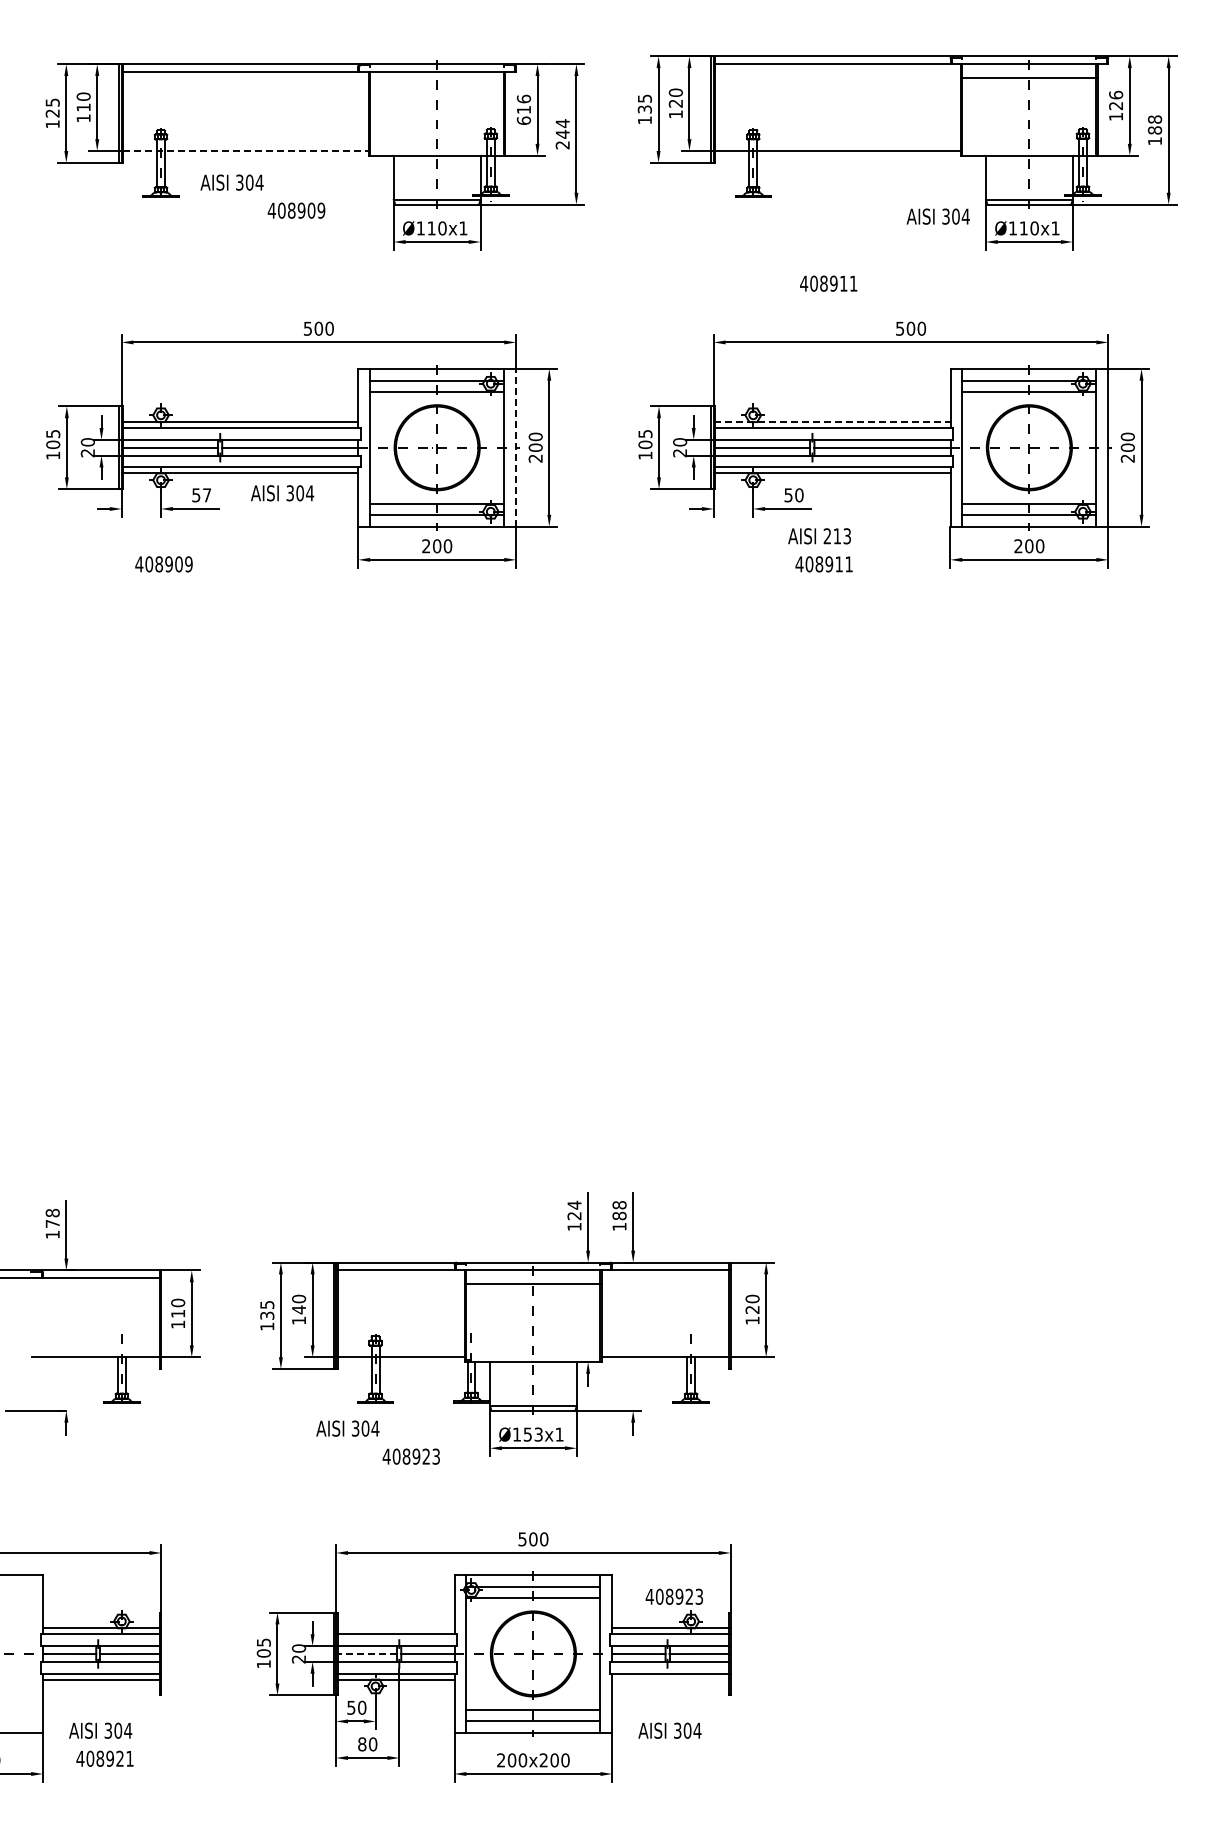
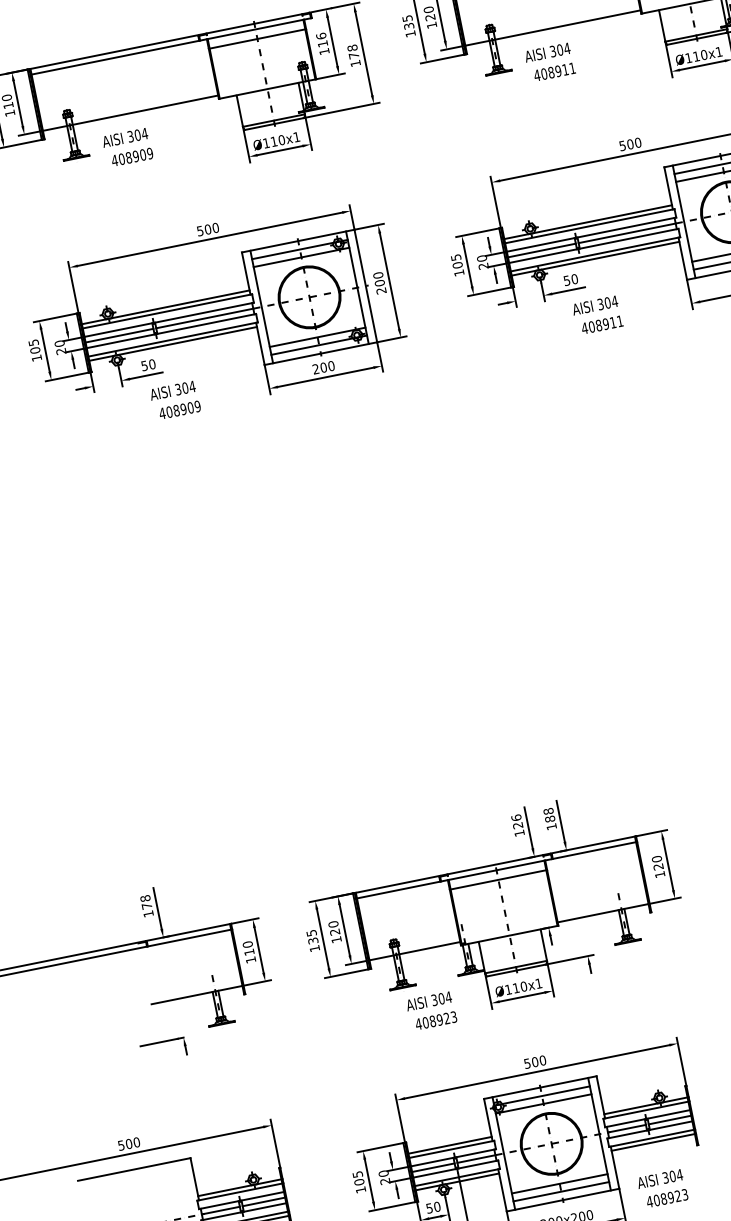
line: (436, 85) -> (257, 39), added
text: (523, 120) -> (324, 51), 616 -> 116
text: (562, 134) -> (353, 55), 244 -> 178
line: (246, 151) -> (130, 113), dashed -> solid
text: (296, 210) -> (132, 157), moved
text: (937, 216) -> (546, 52), moved
text: (828, 283) -> (554, 71), moved
line: (832, 422) -> (587, 222), dashed -> solid
line: (516, 447) -> (366, 285), dashed -> solid
text: (282, 493) -> (172, 390), moved
text: (207, 495) -> (152, 364), 57 -> 50
text: (837, 536) -> (607, 303), 213 -> 304
text: (163, 564) -> (179, 410), moved
text: (574, 1204) -> (516, 817), 124 -> 126
text: (298, 1309) -> (334, 931), 140 -> 120
text: (347, 1428) -> (428, 1001), moved
text: (532, 1434) -> (519, 987), Ø153x1 -> Ø110x1
text: (673, 1596) -> (666, 1198), moved
line: (395, 1628) -> (449, 1145), added
line: (367, 1653) -> (433, 1167), dashed -> solid
line: (671, 1679) -> (653, 1142), added

